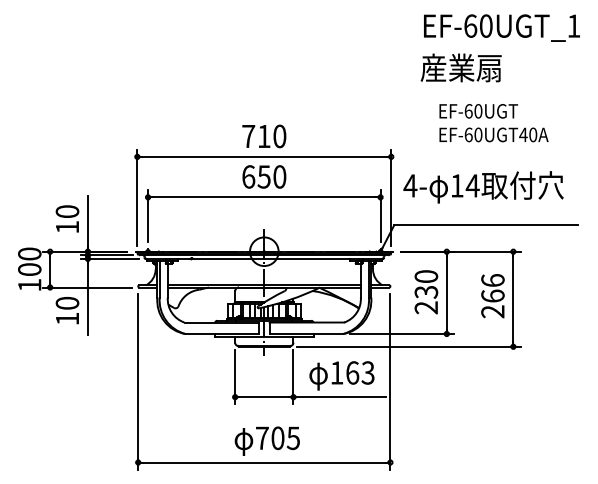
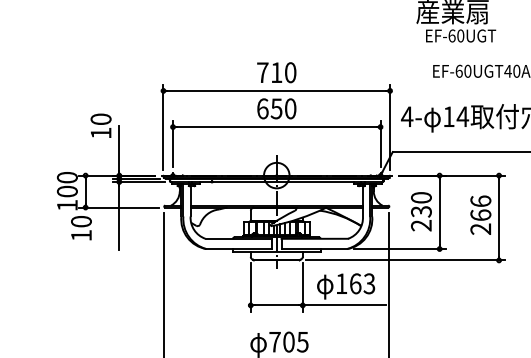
text: (478, 111) -> (460, 36), moved
text: (67, 218) -> (101, 125), moved
text: (67, 310) -> (81, 228), moved

